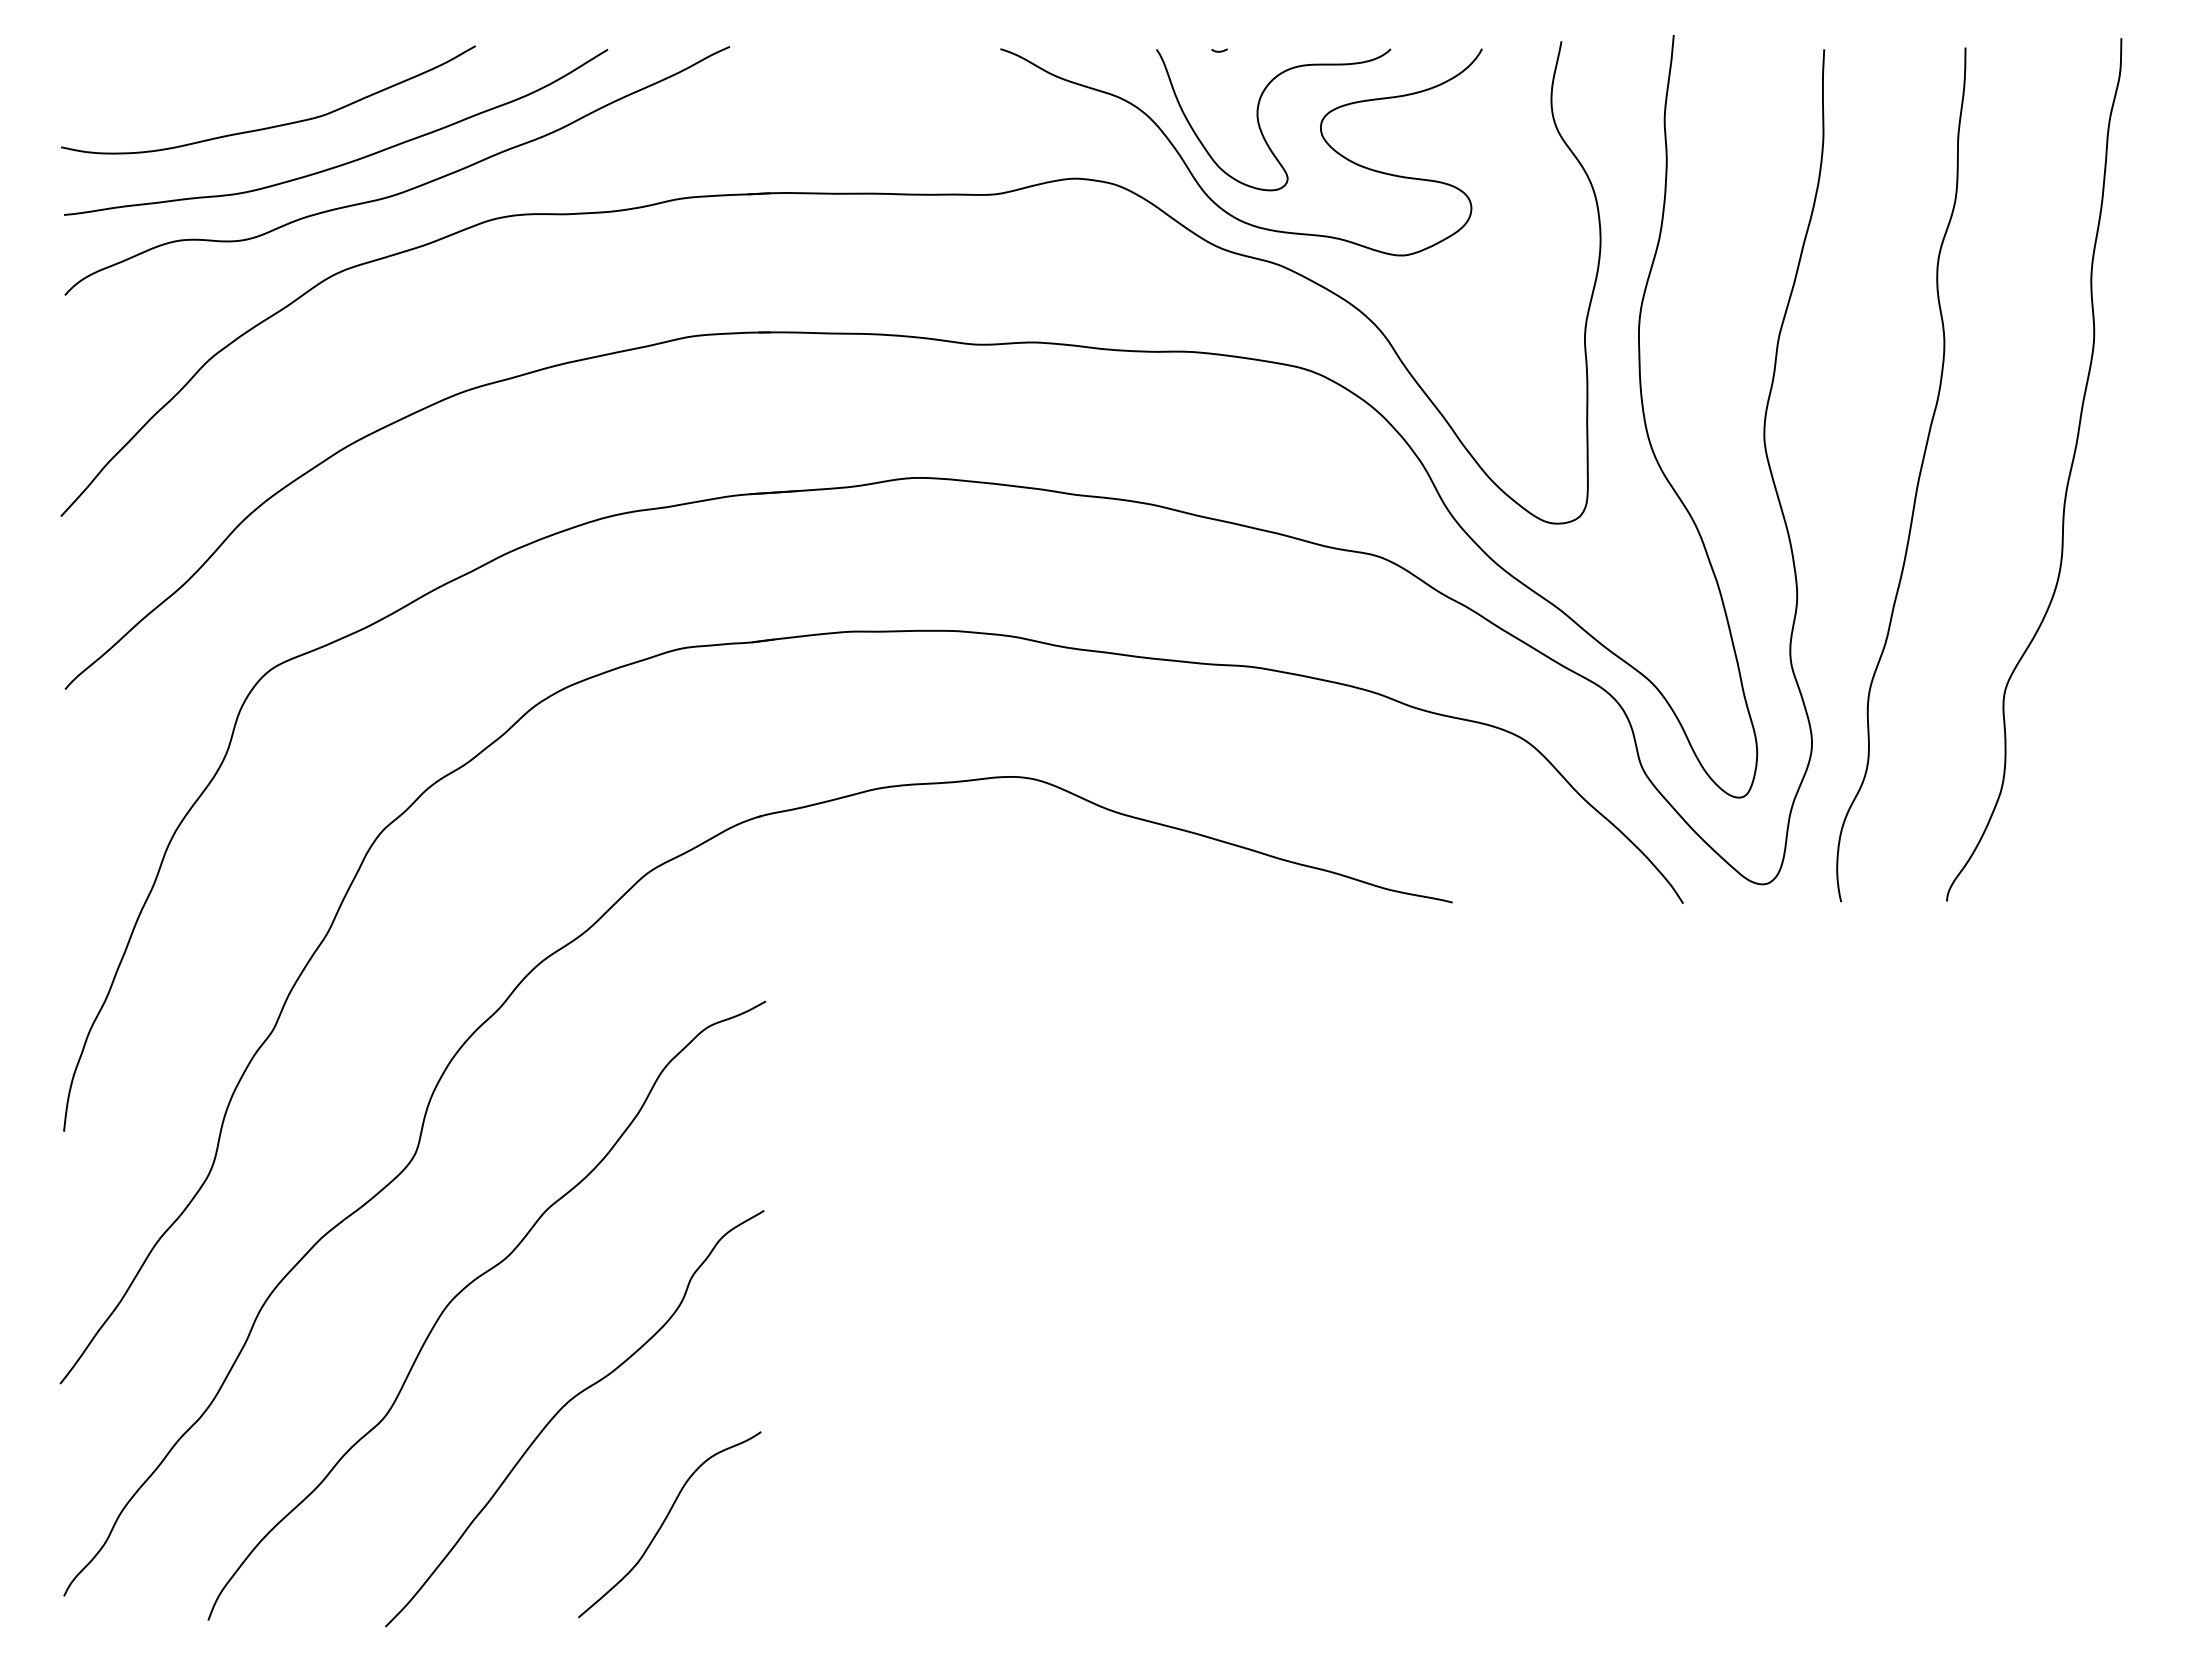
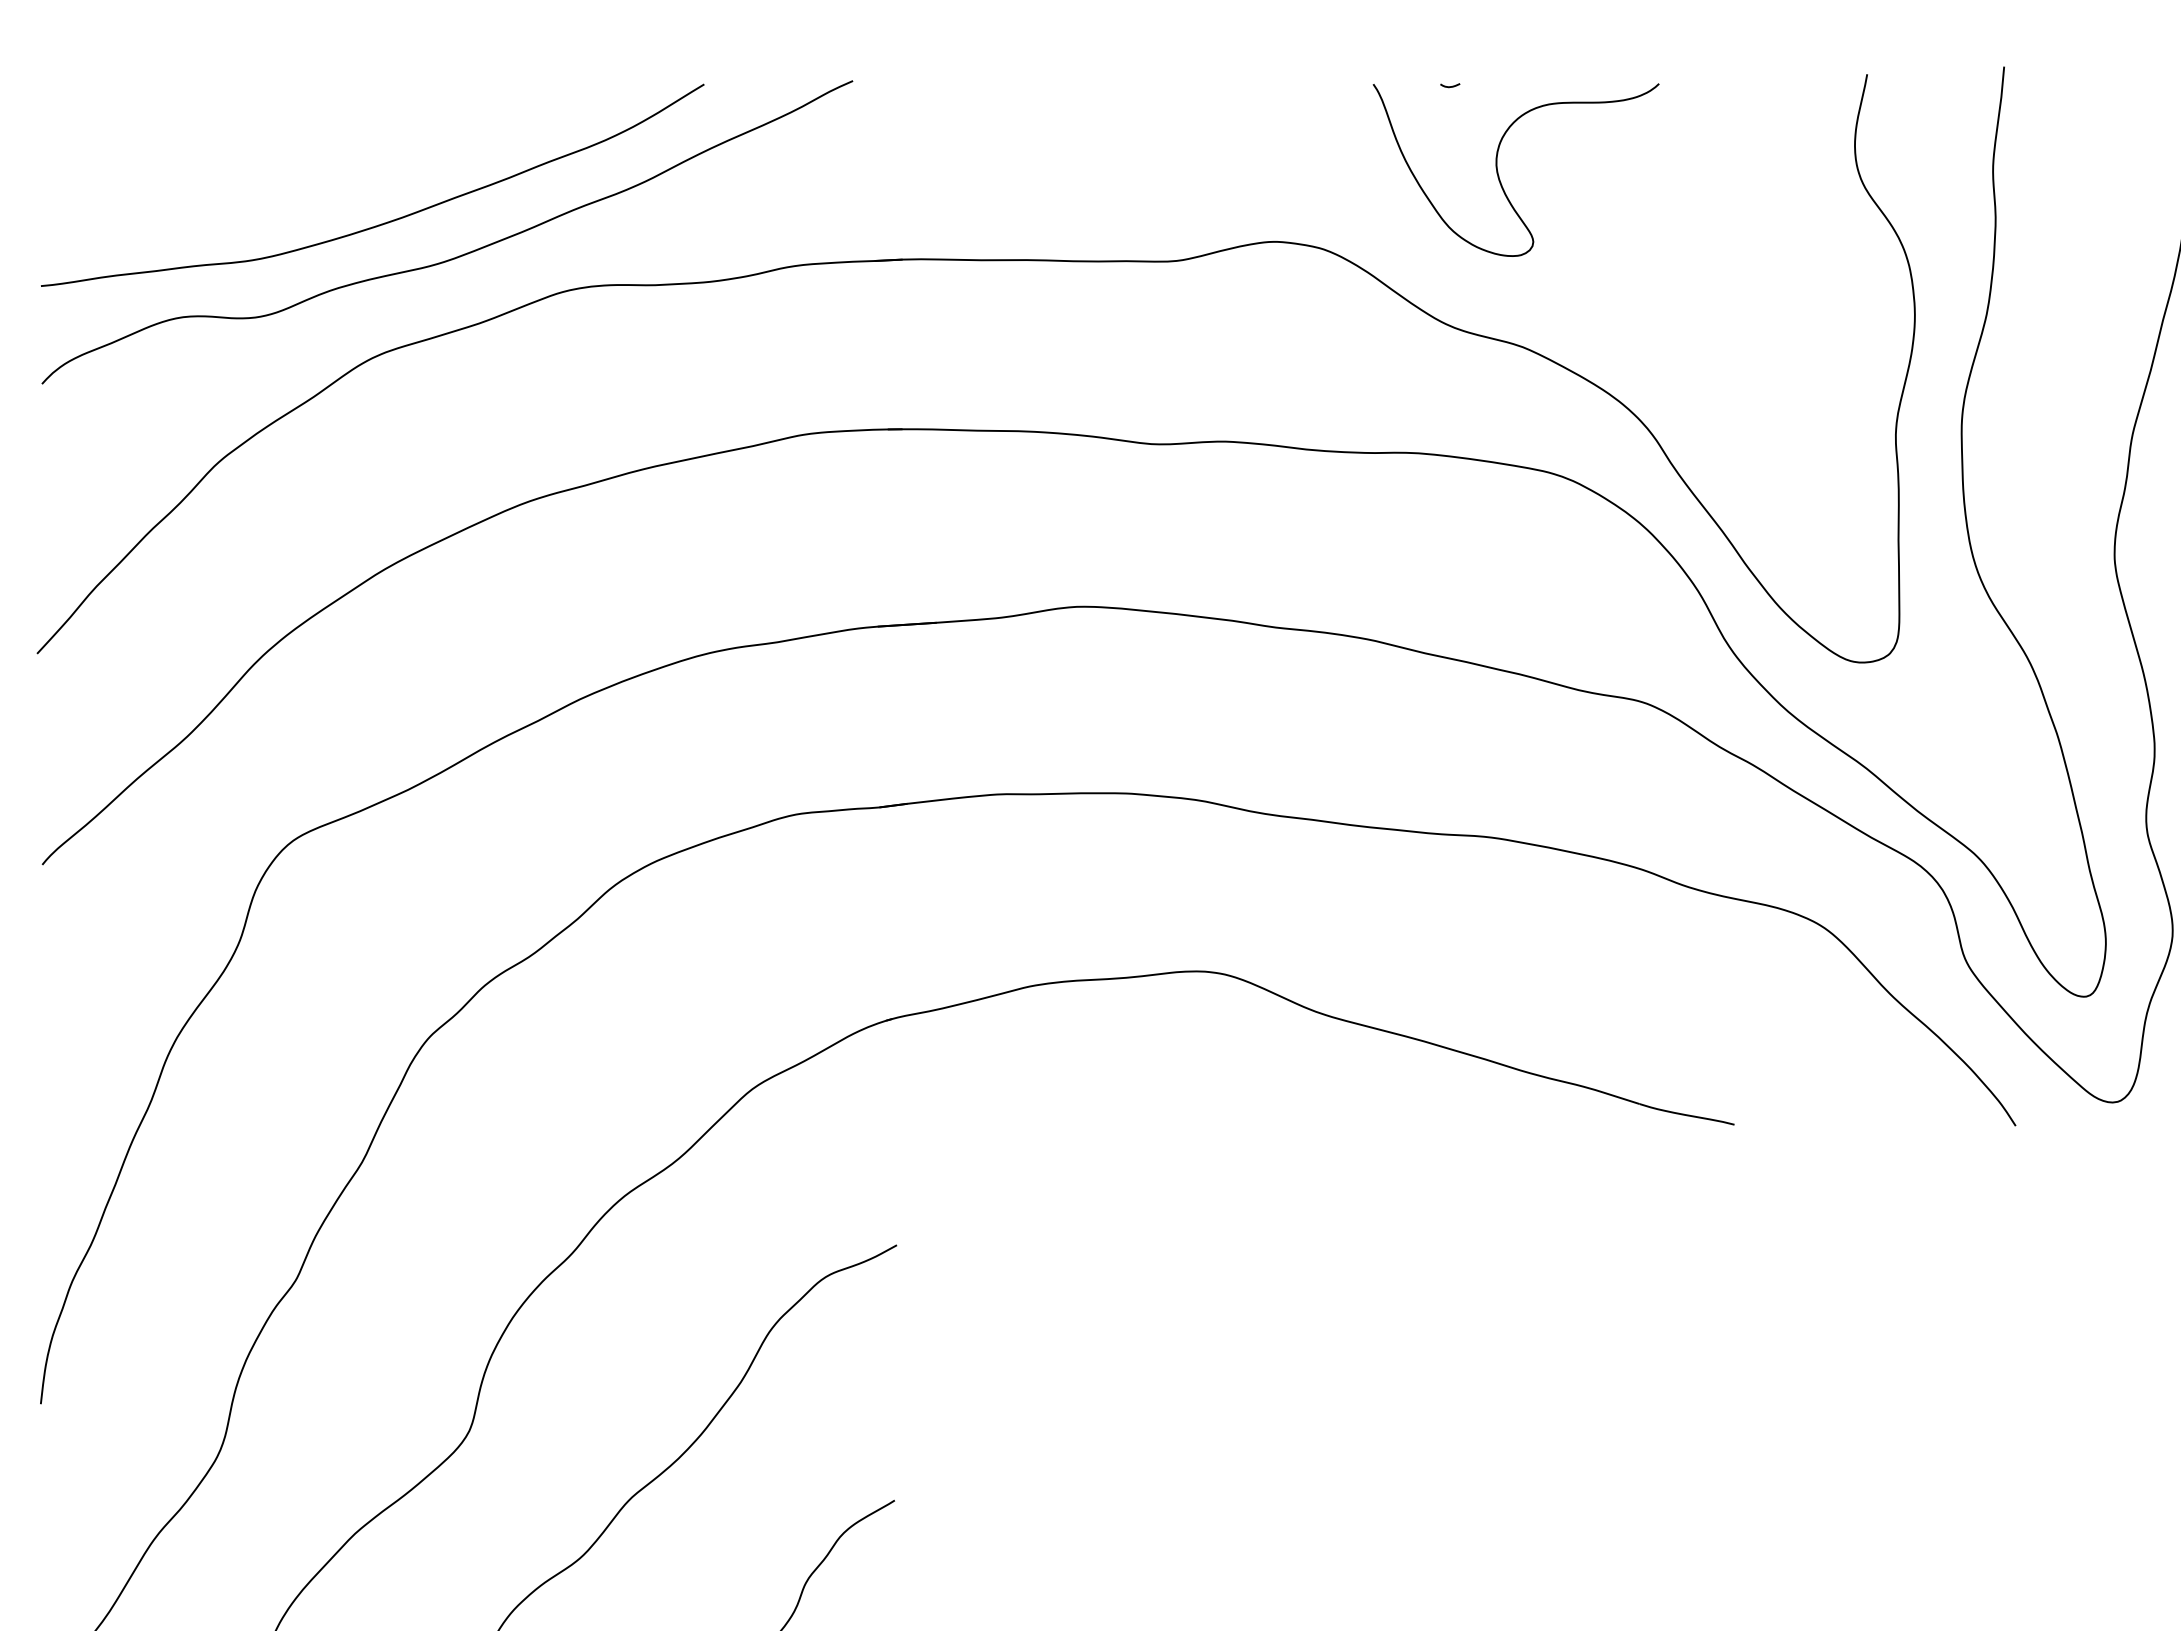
curve: (274, 125) -> (297, 176), removed
curve: (1198, 182) -> (1424, 246), removed

